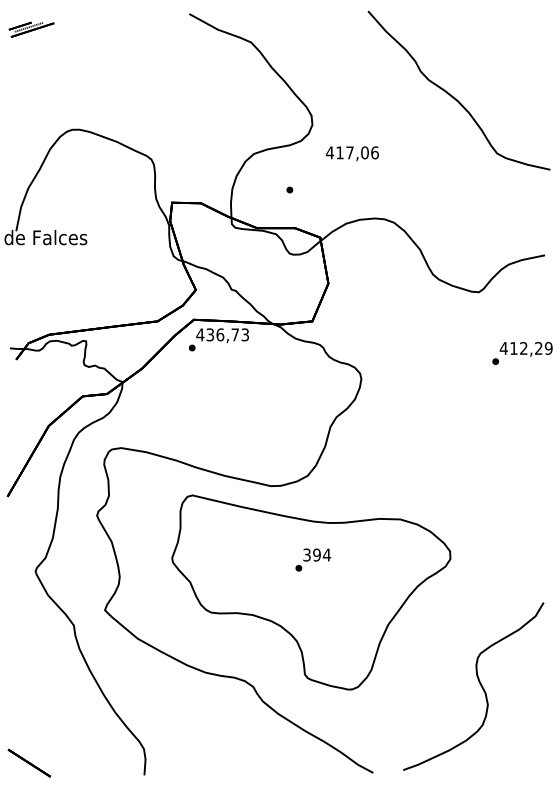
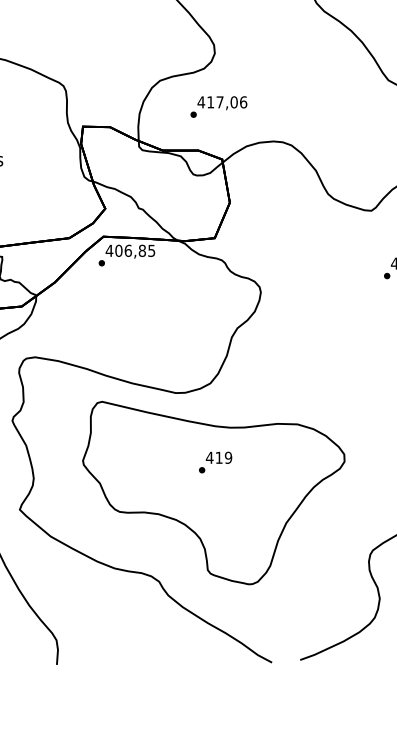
text: (351, 153) -> (221, 102), moved
text: (227, 334) -> (135, 250), 436,73 -> 406,85
text: (316, 554) -> (218, 457), 394 -> 419

